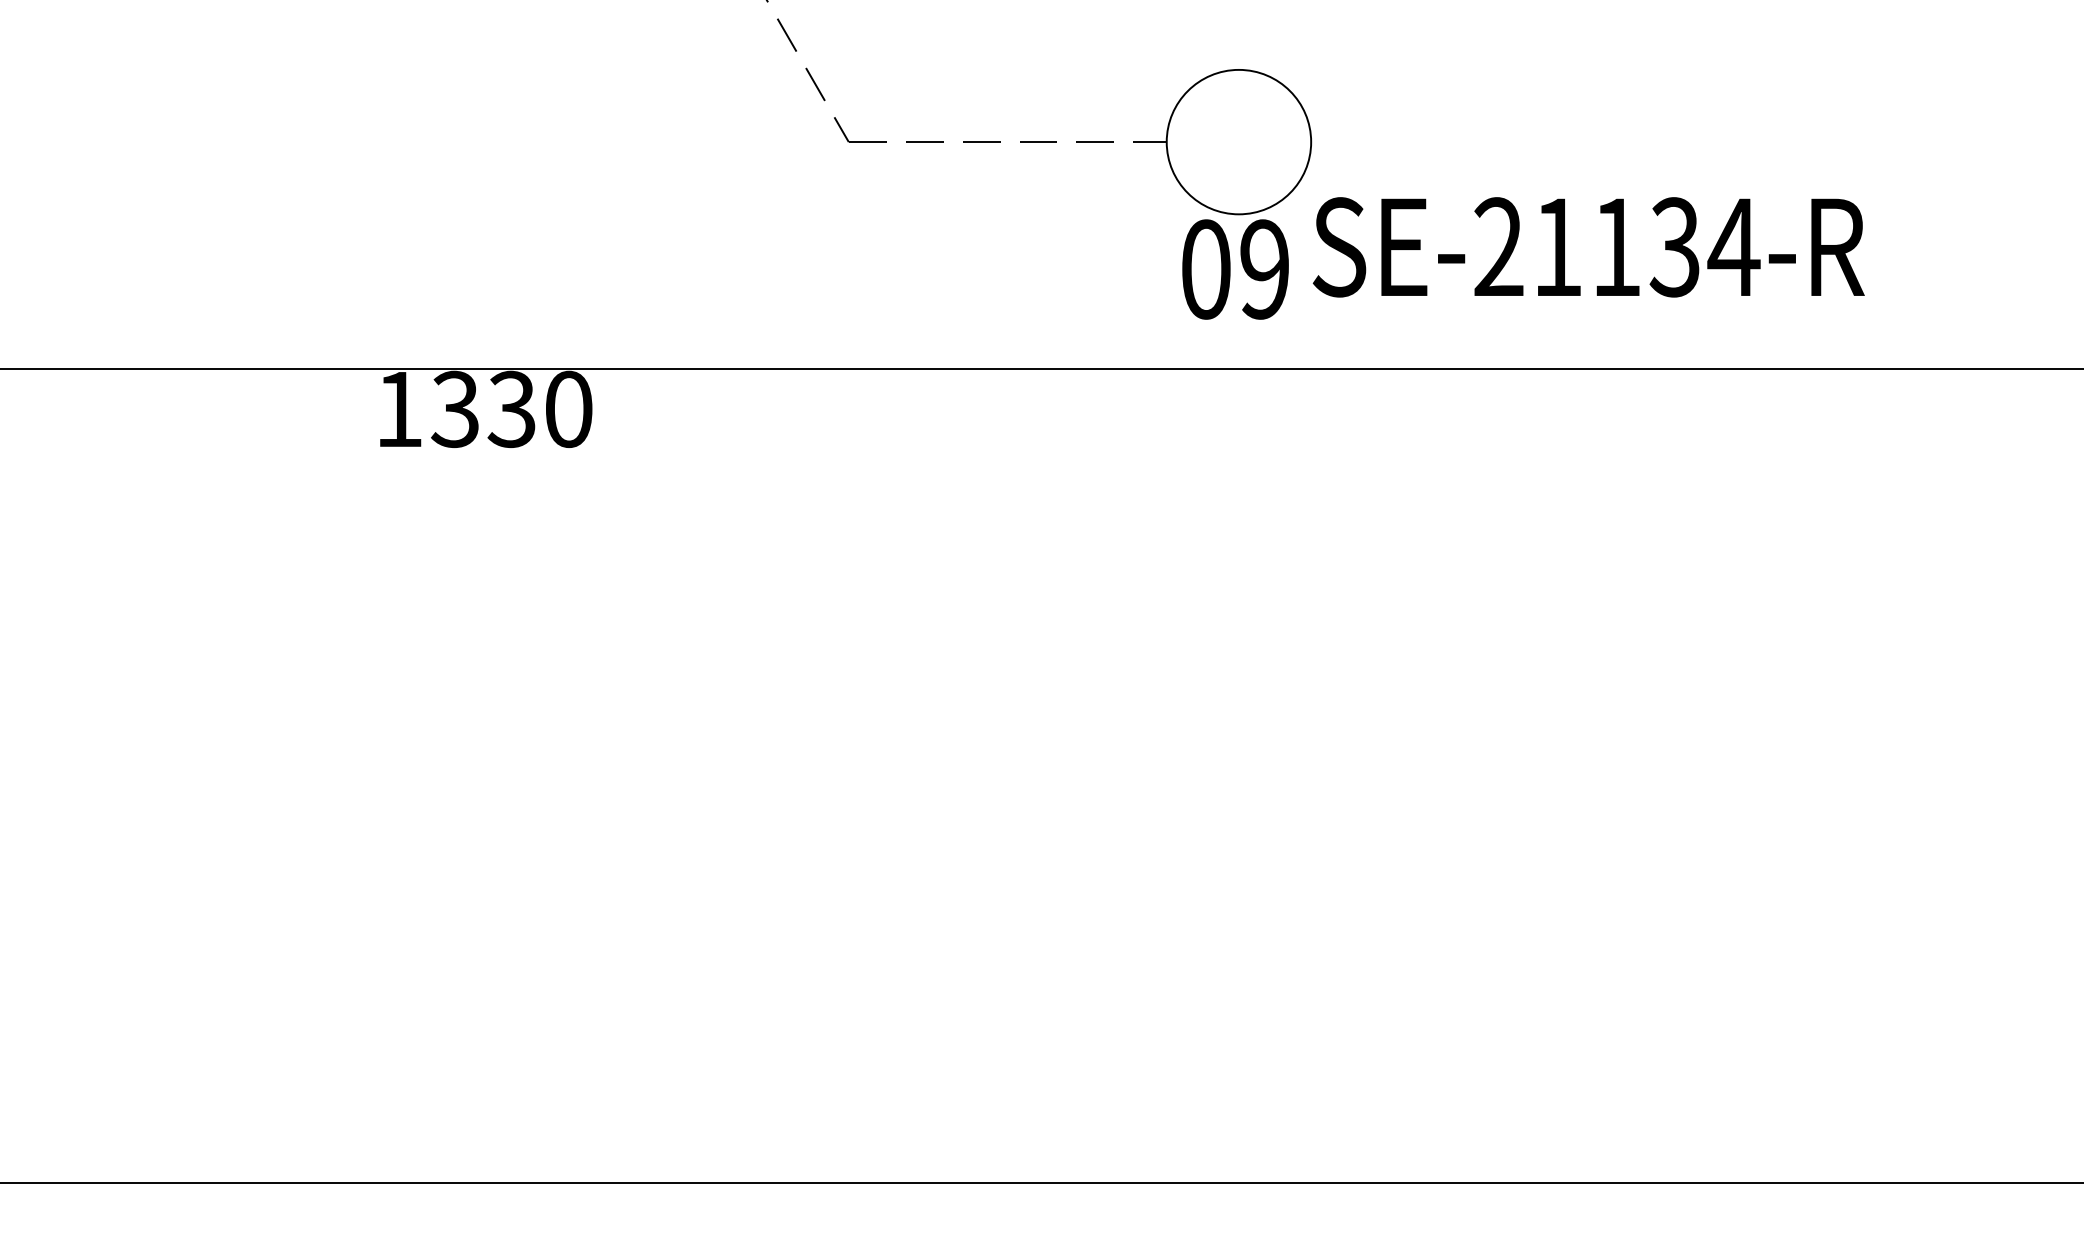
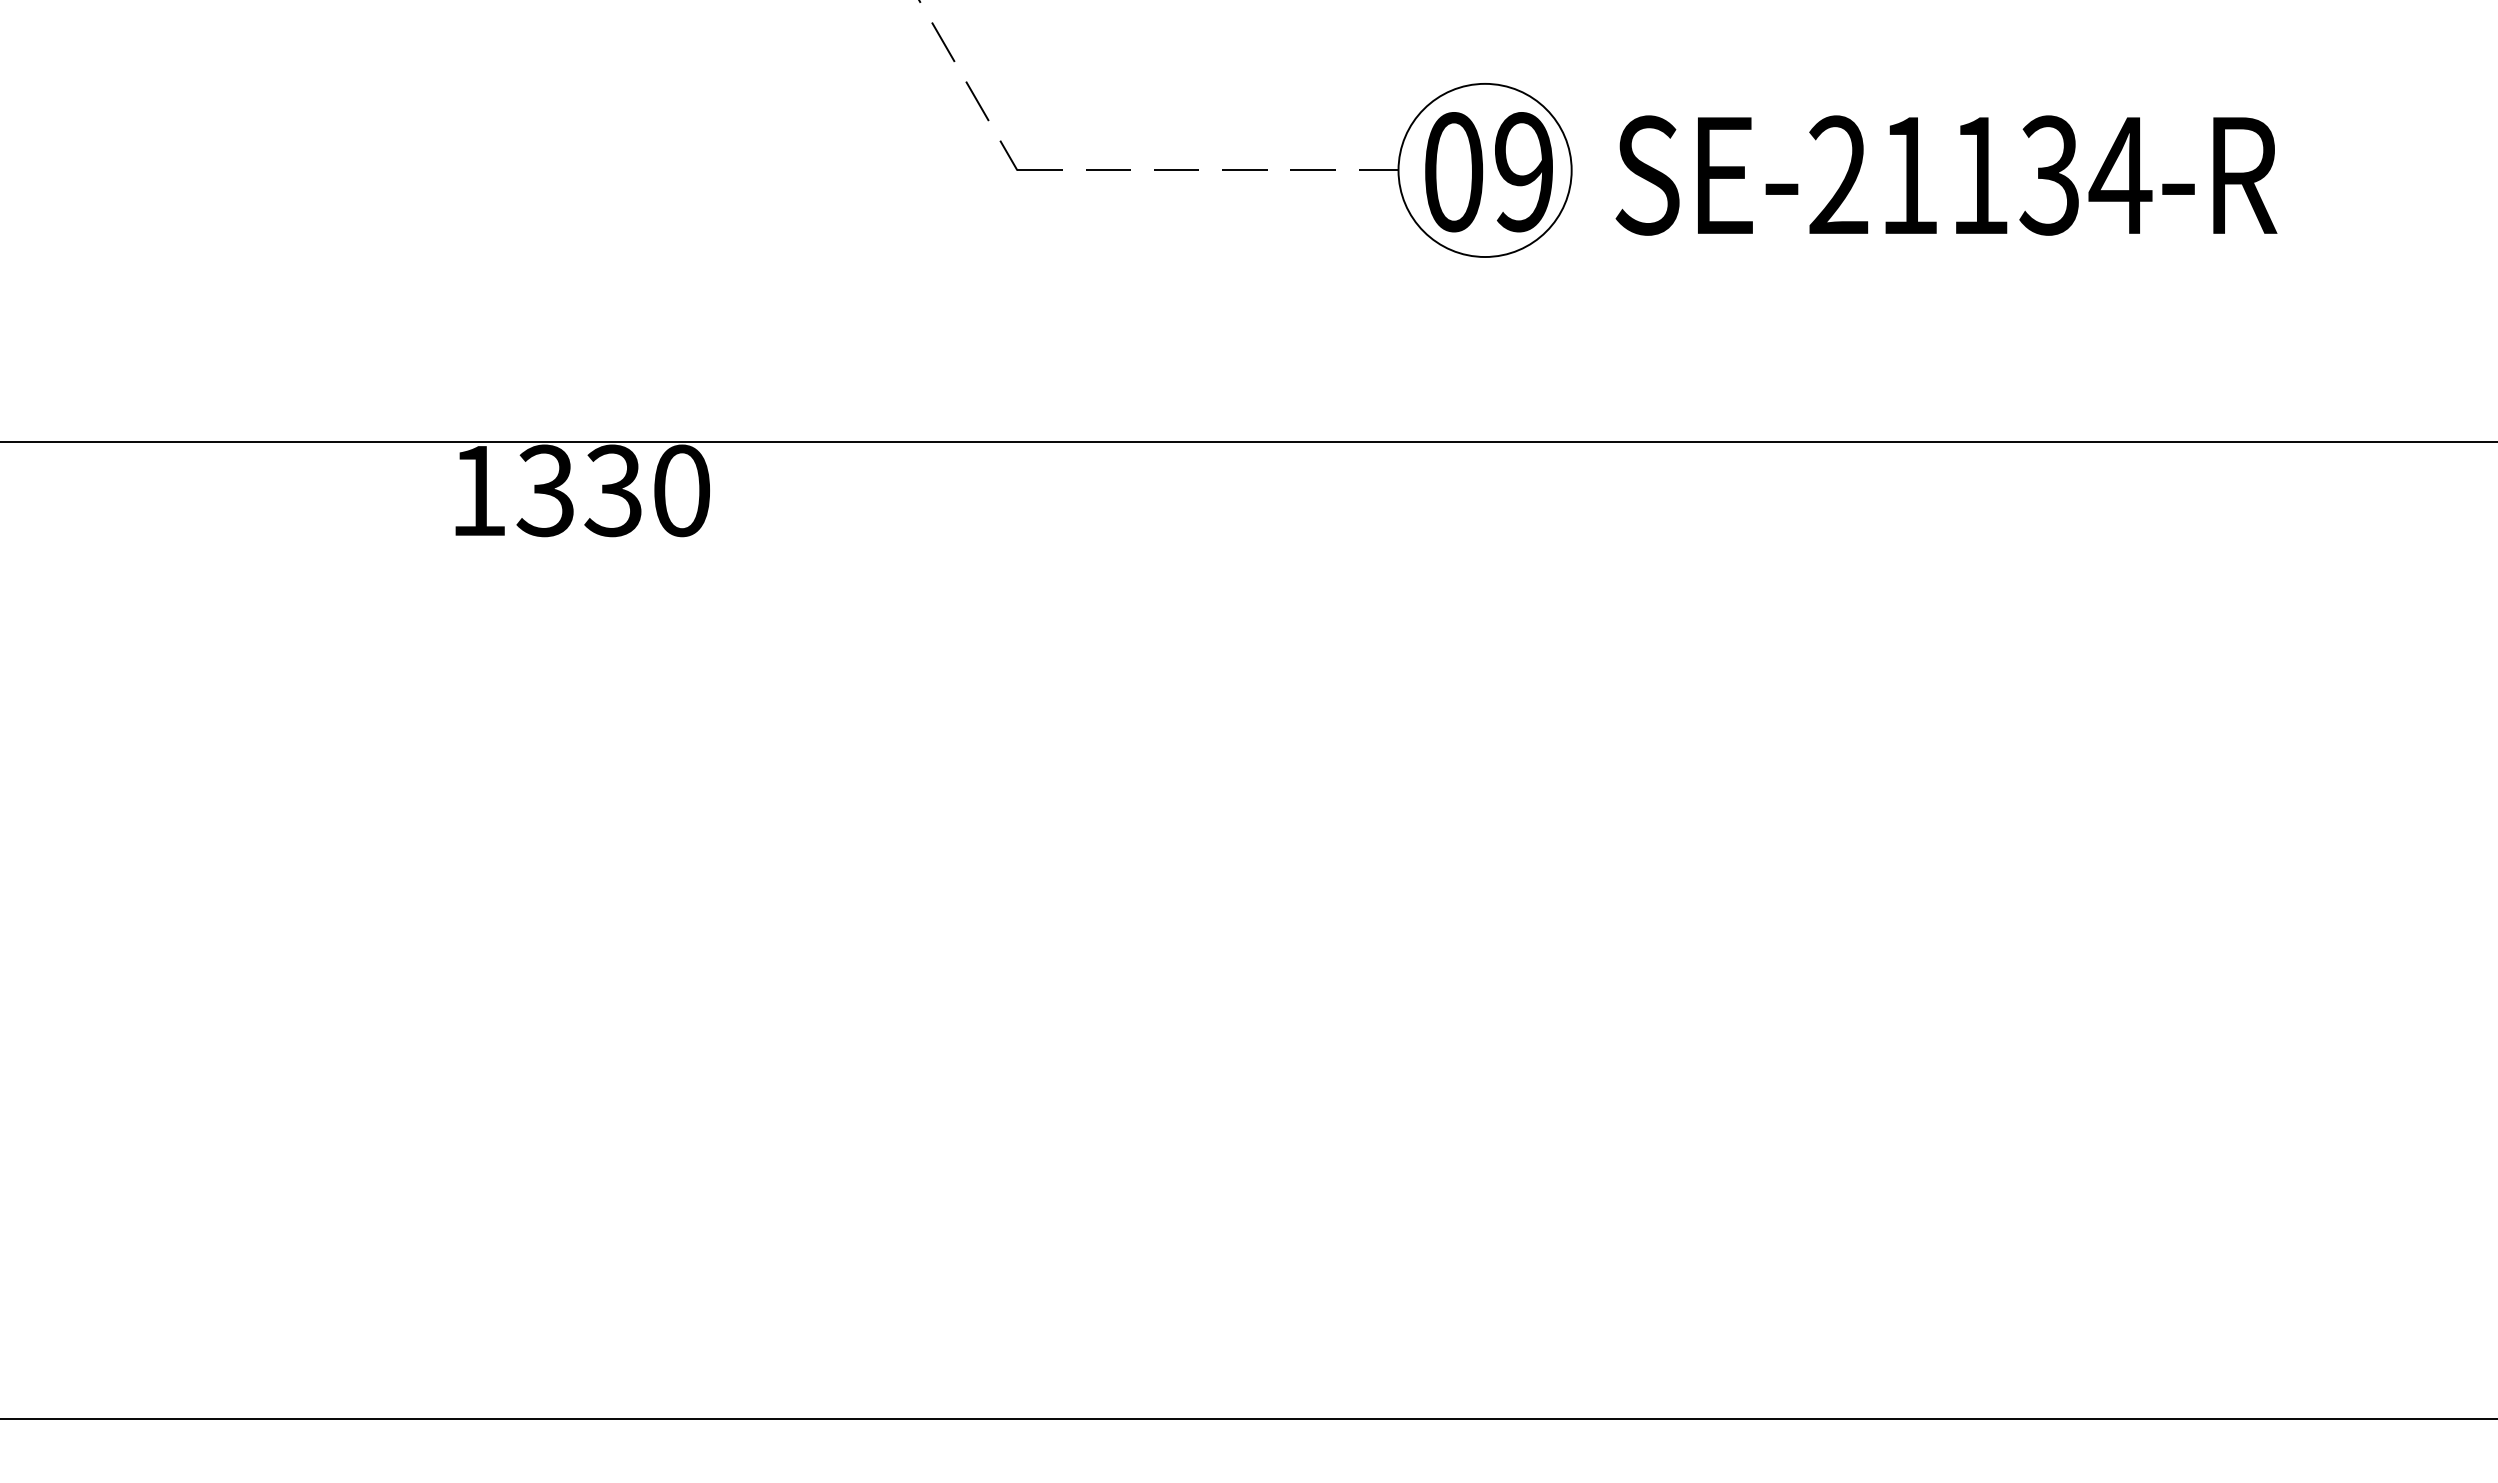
text: (1588, 247) -> (1946, 175), moved
text: (1235, 269) -> (1488, 172), moved

